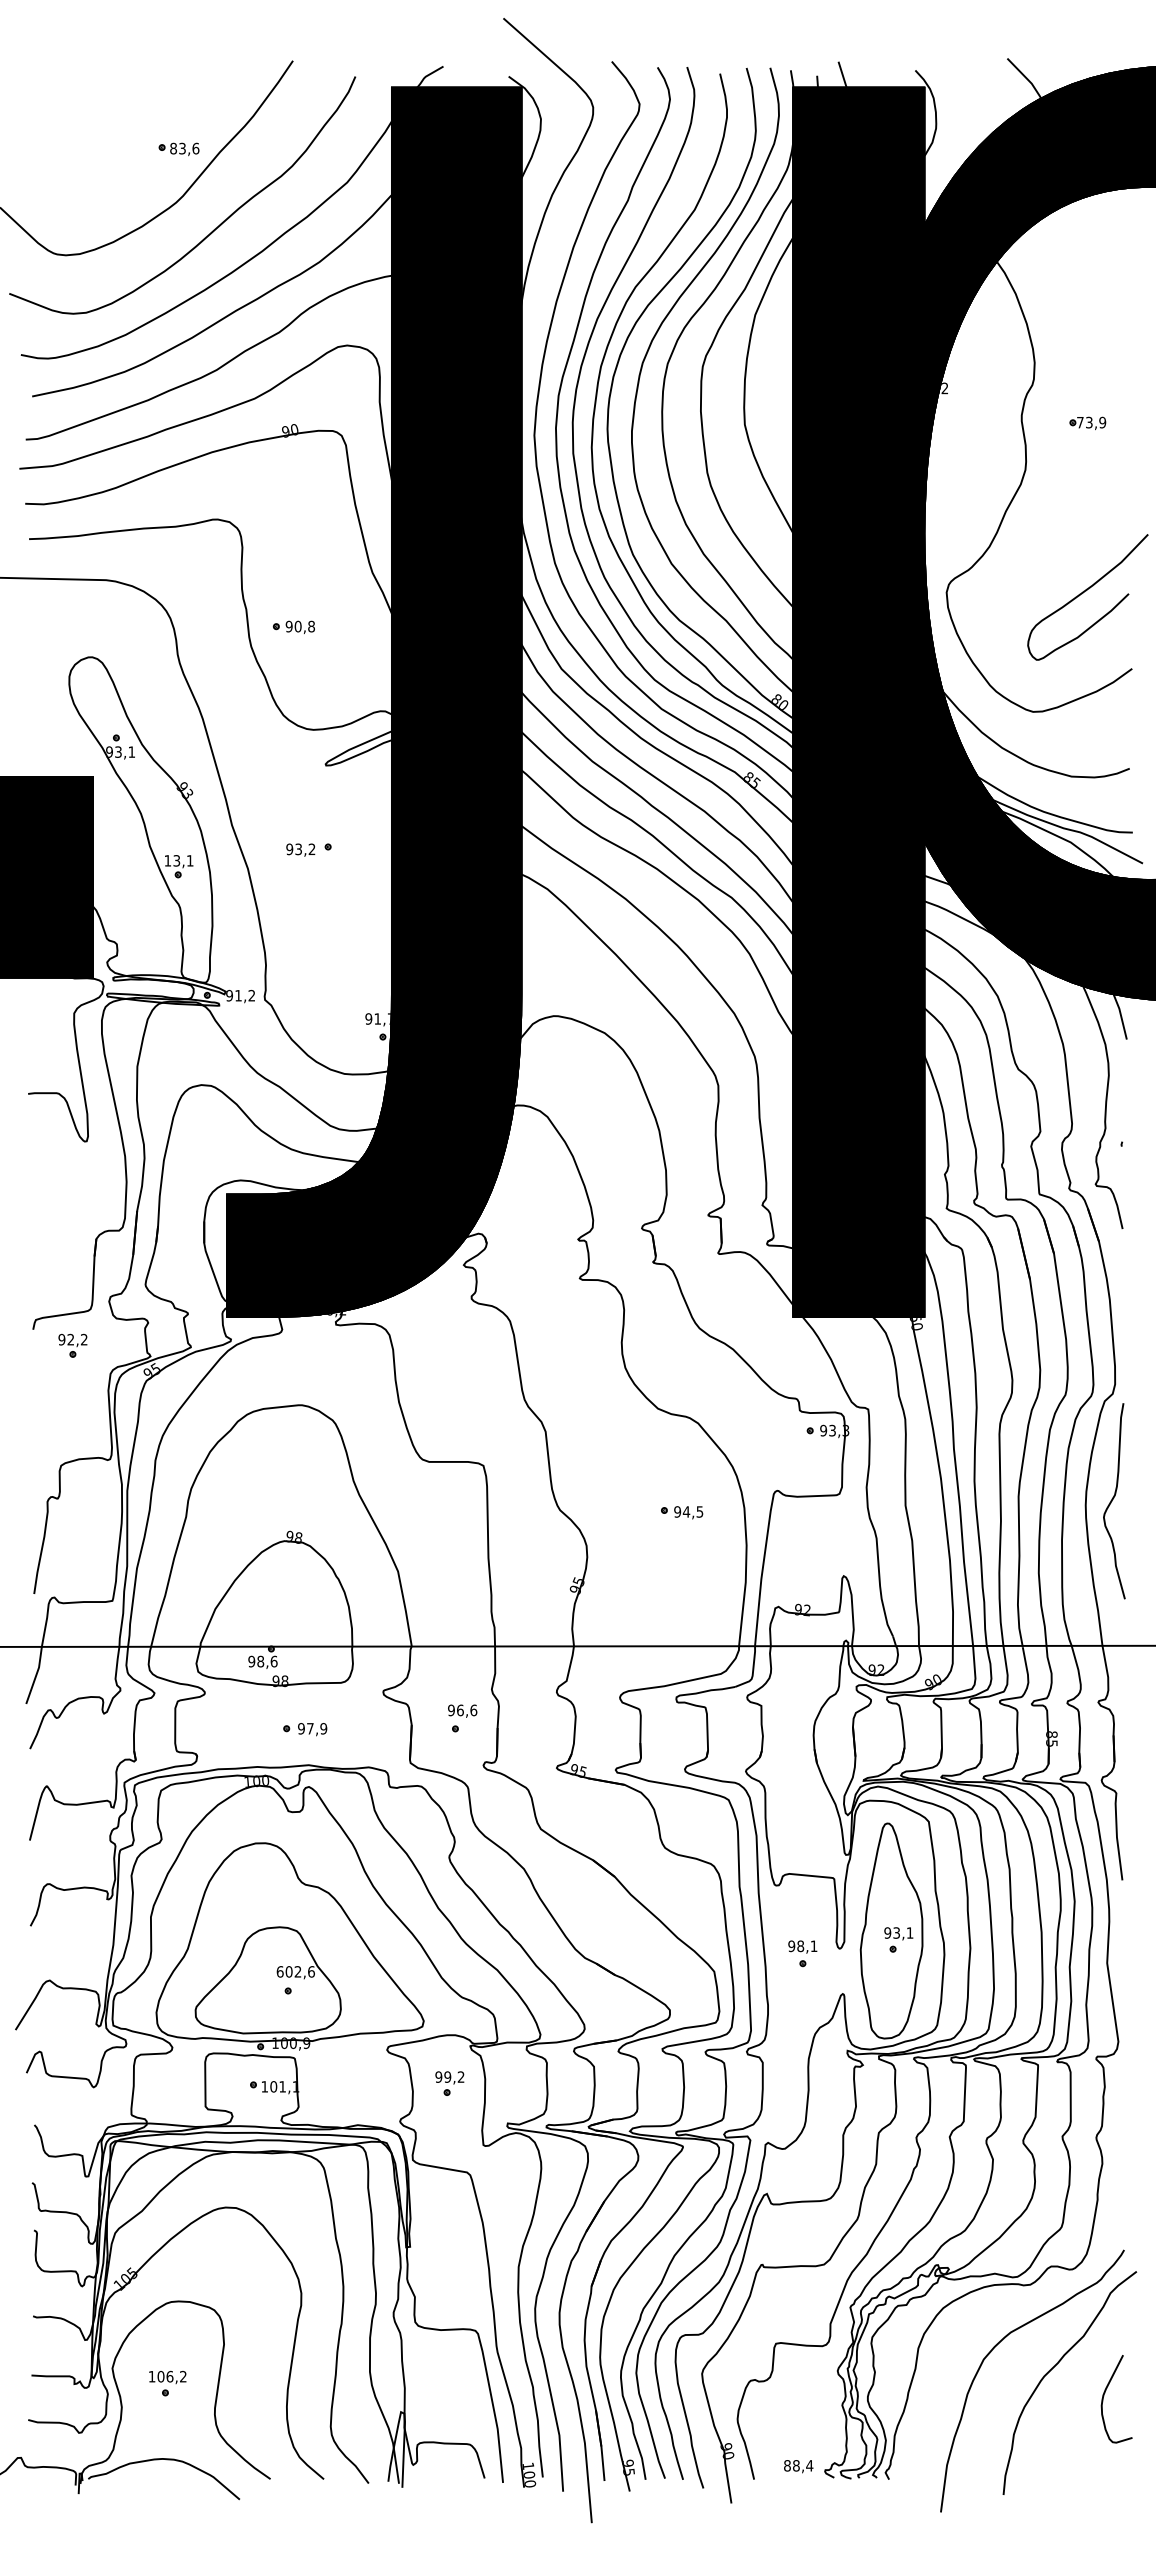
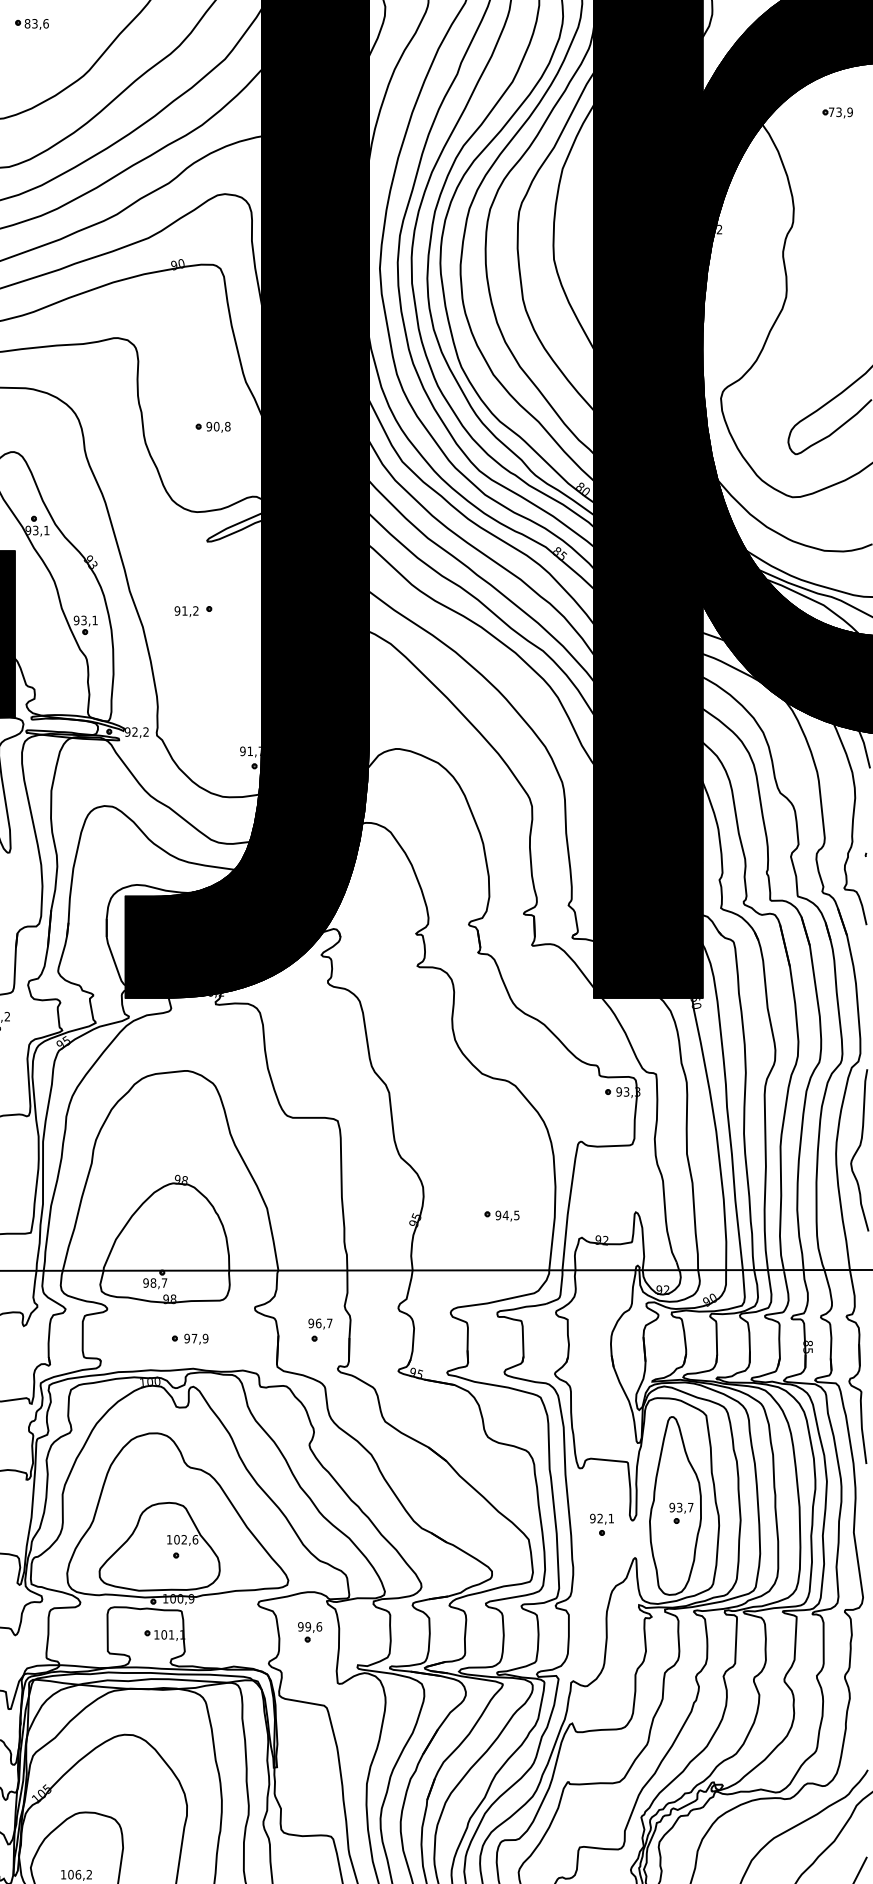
part: (178, 149) -> (31, 24), moved
part: (1087, 423) -> (837, 113), moved
part: (293, 626) -> (212, 426), moved
text: (298, 849) -> (184, 611), 93,2 -> 91,2
text: (167, 860) -> (76, 620), 13,1 -> 93,1
text: (238, 995) -> (135, 731), 91,2 -> 92,2
part: (682, 1512) -> (502, 1215), moved
text: (273, 1661) -> (164, 1282), 98,6 -> 98,7
text: (473, 1710) -> (329, 1323), 96,6 -> 96,7
text: (909, 1932) -> (690, 1507), 93,1 -> 93,7
text: (800, 1946) -> (600, 1518), 98,1 -> 92,1
text: (279, 1971) -> (169, 1539), 602,6 -> 102,6
text: (460, 2076) -> (318, 1626), 99,2 -> 99,6

